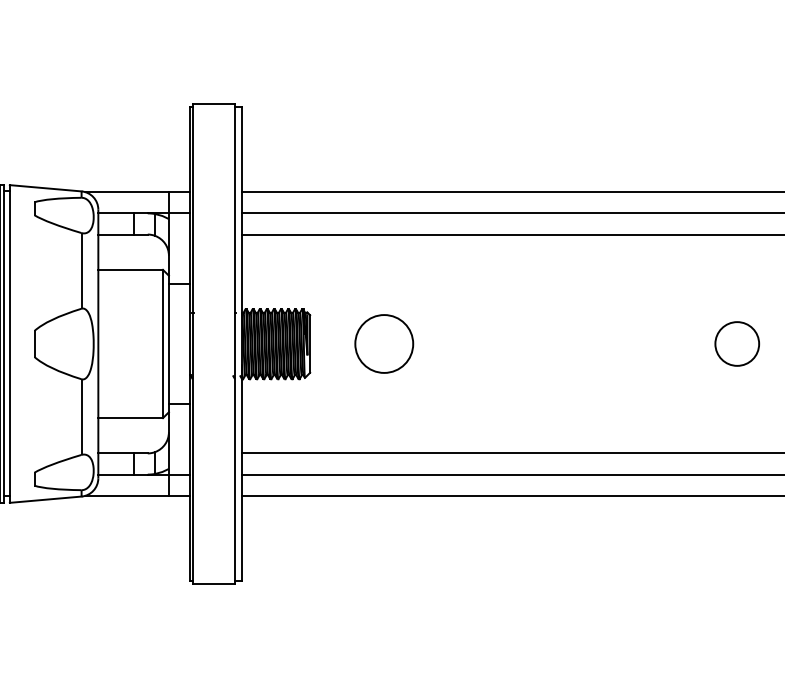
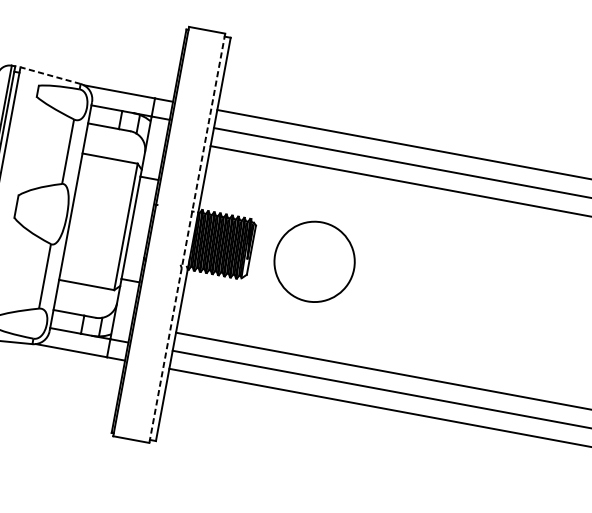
line: (45, 188) -> (50, 75), solid -> dashed
line: (234, 343) -> (187, 237), solid -> dashed
circle: (384, 343) -> (314, 261), size x1.6

